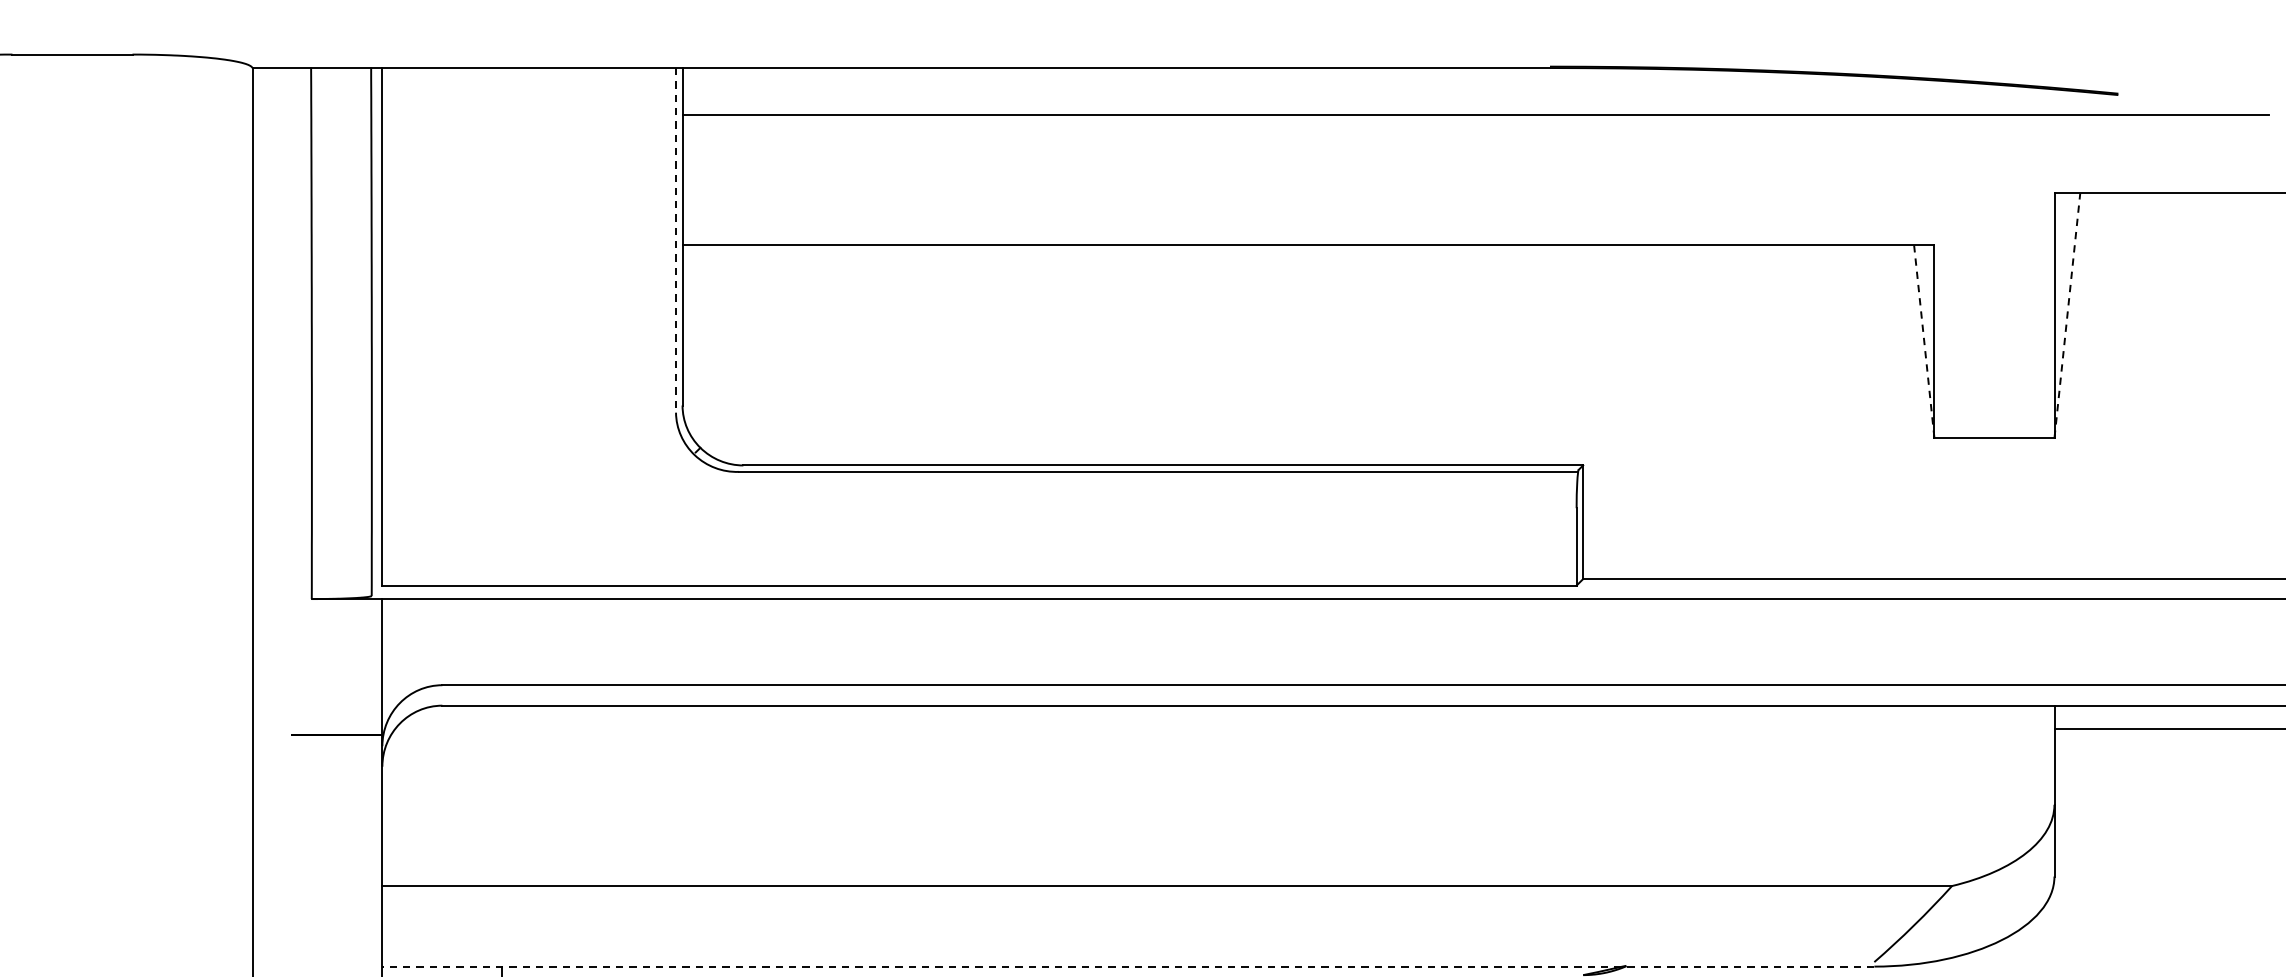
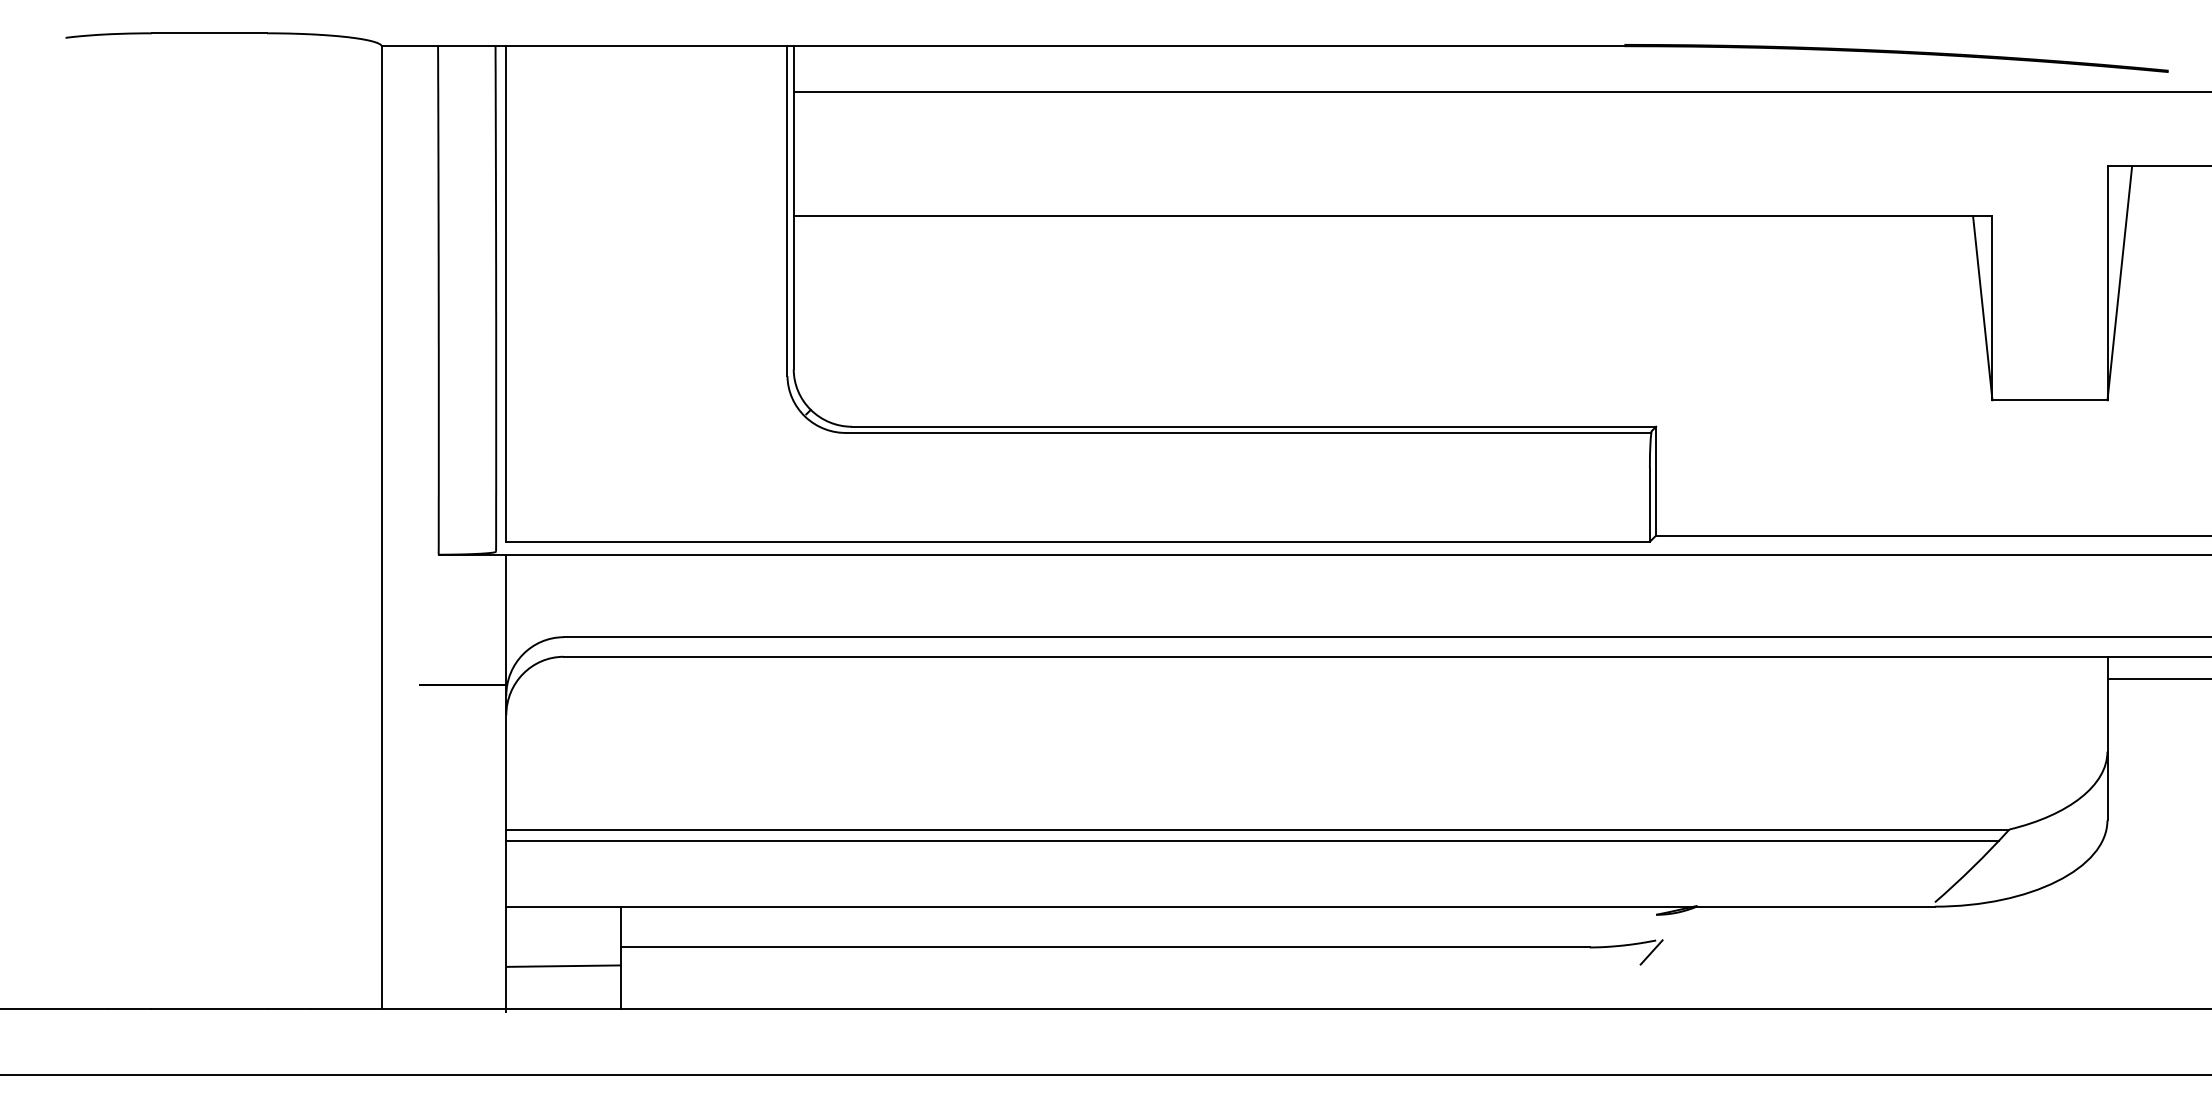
line: (676, 240) -> (787, 211), dashed -> solid
line: (2067, 315) -> (2119, 283), dashed -> solid
line: (1923, 341) -> (1982, 308), dashed -> solid
line: (1161, 898) -> (1252, 841), added
line: (1128, 966) -> (1220, 906), dashed -> solid

